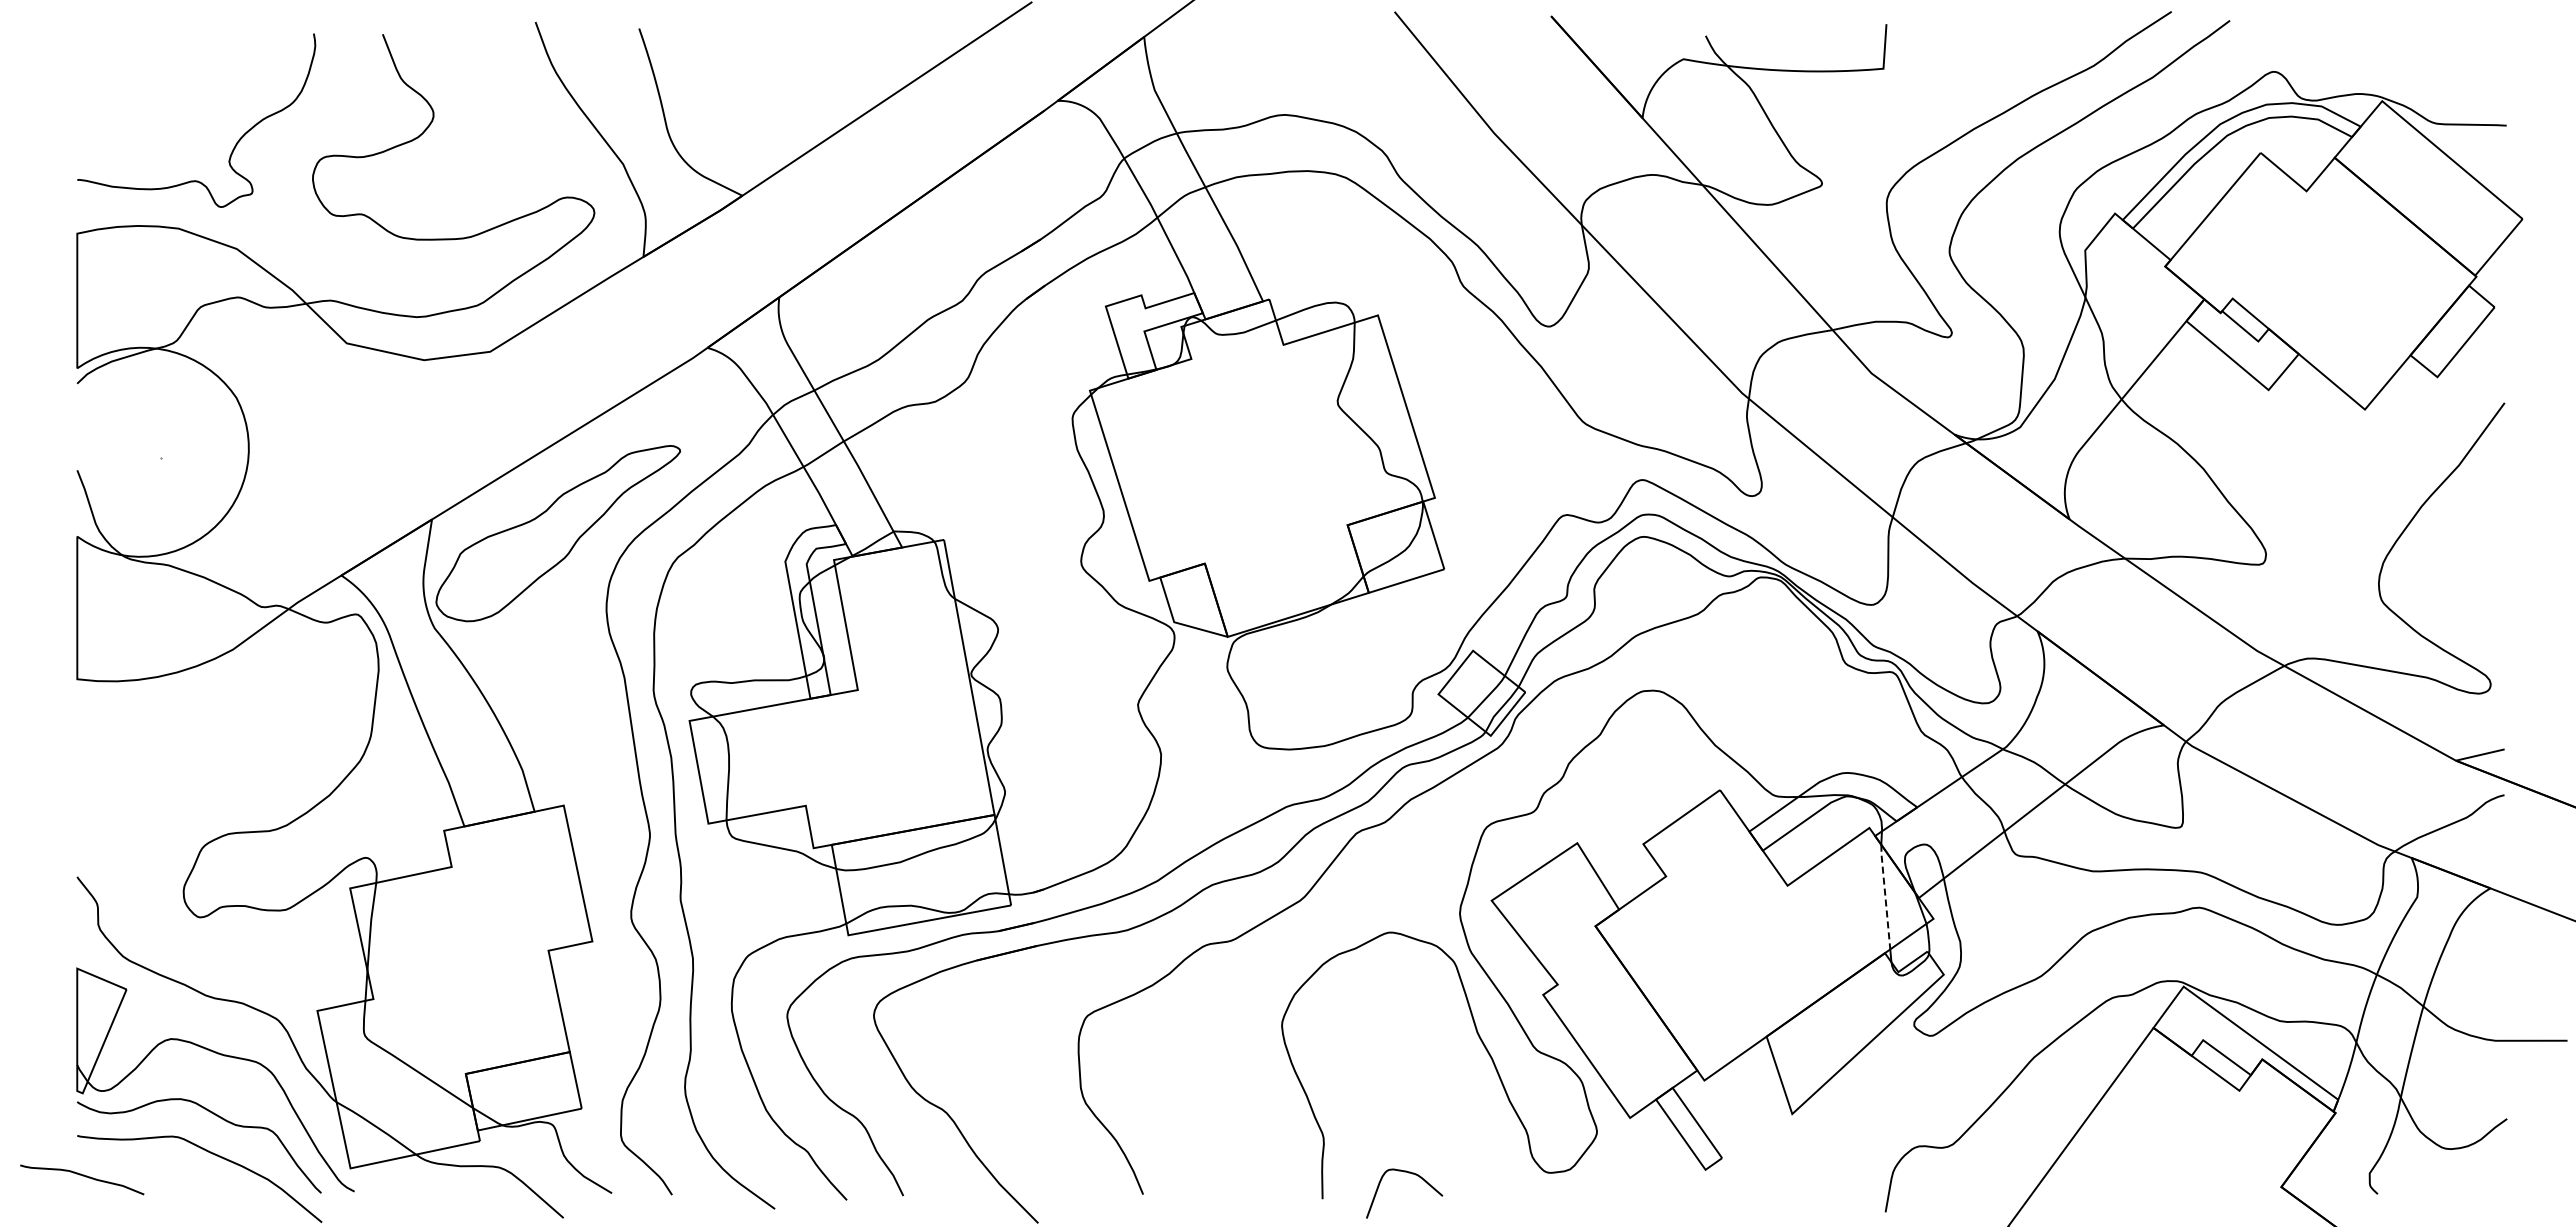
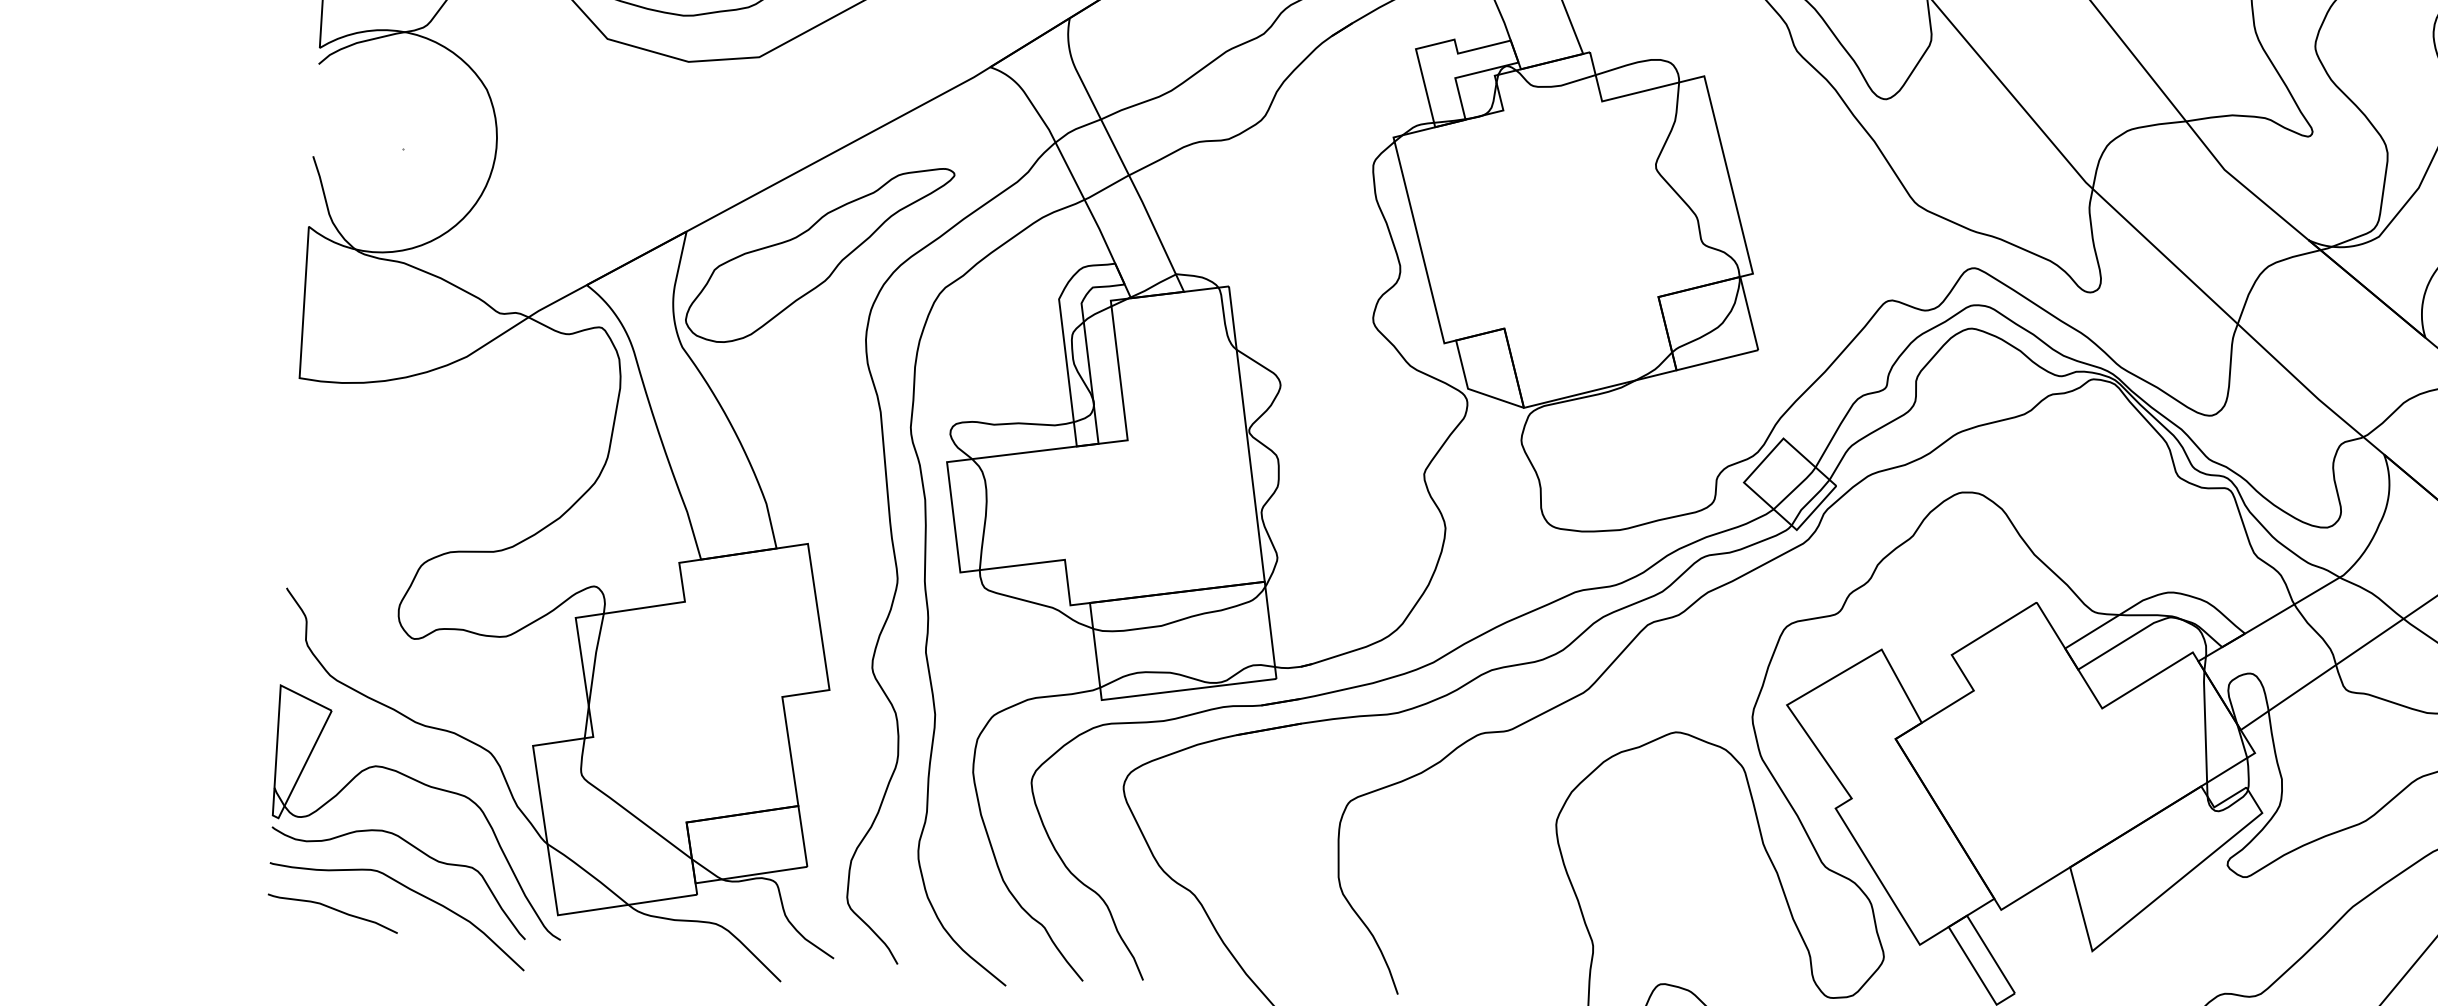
line: (1885, 896) -> (2205, 726), dashed -> solid
curve: (82, 1176) -> (333, 910), moved

